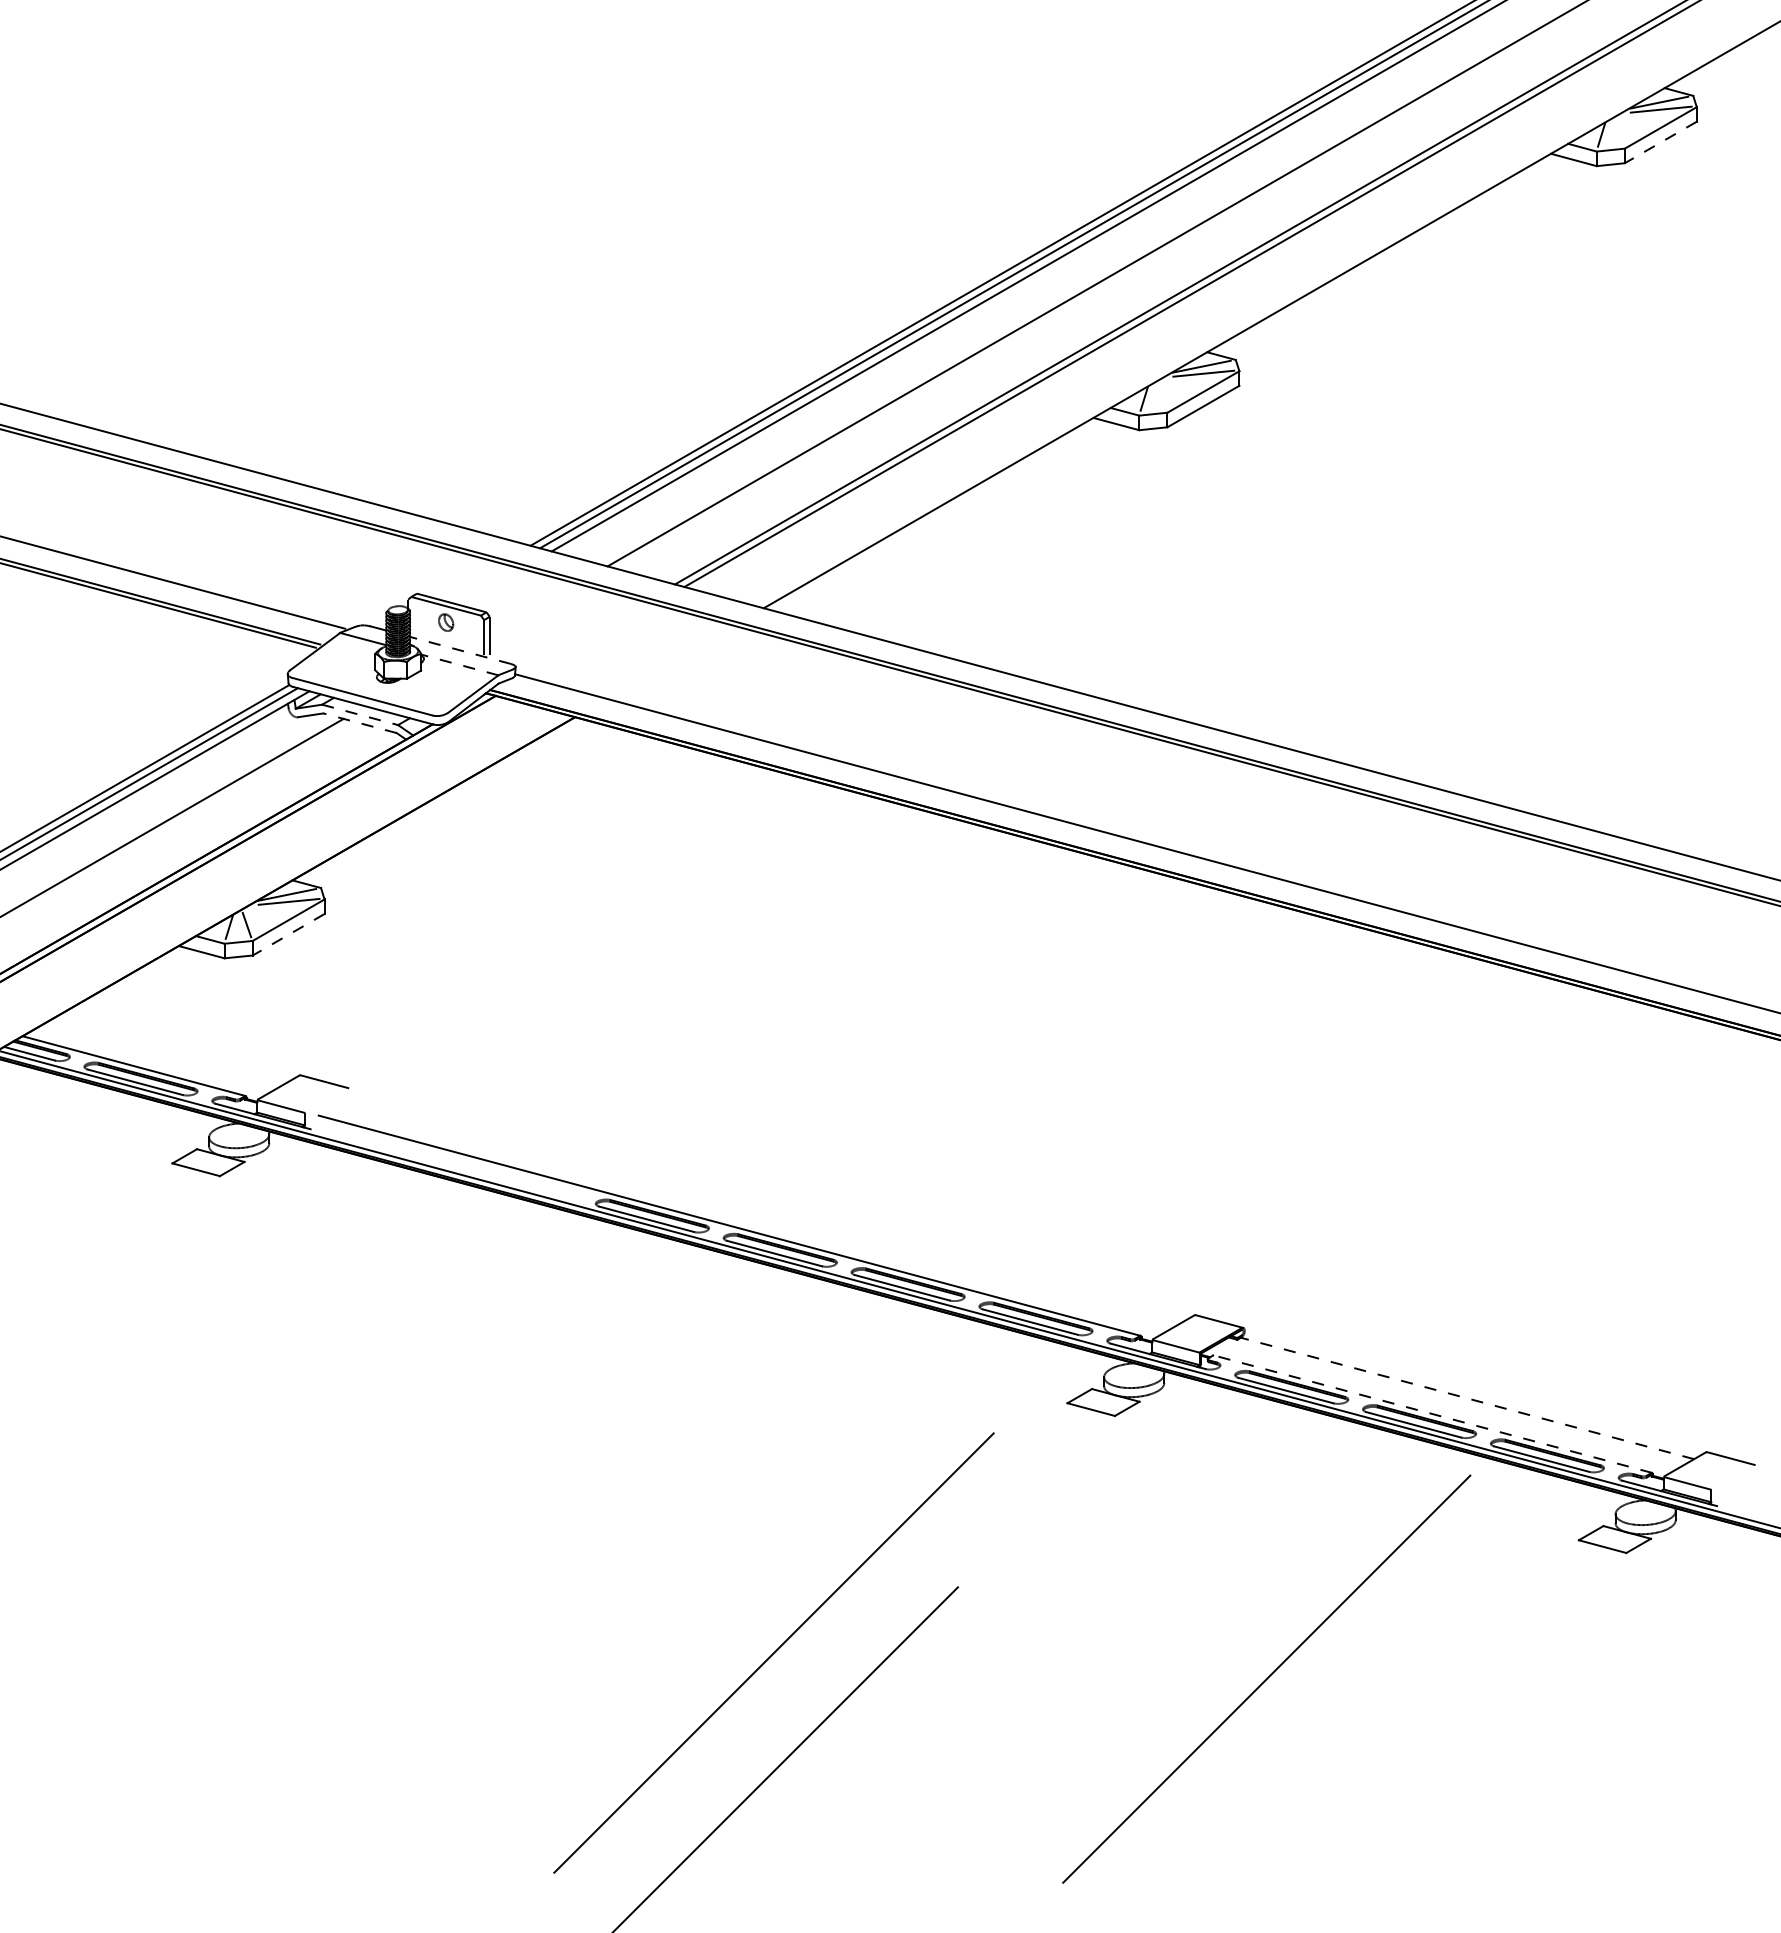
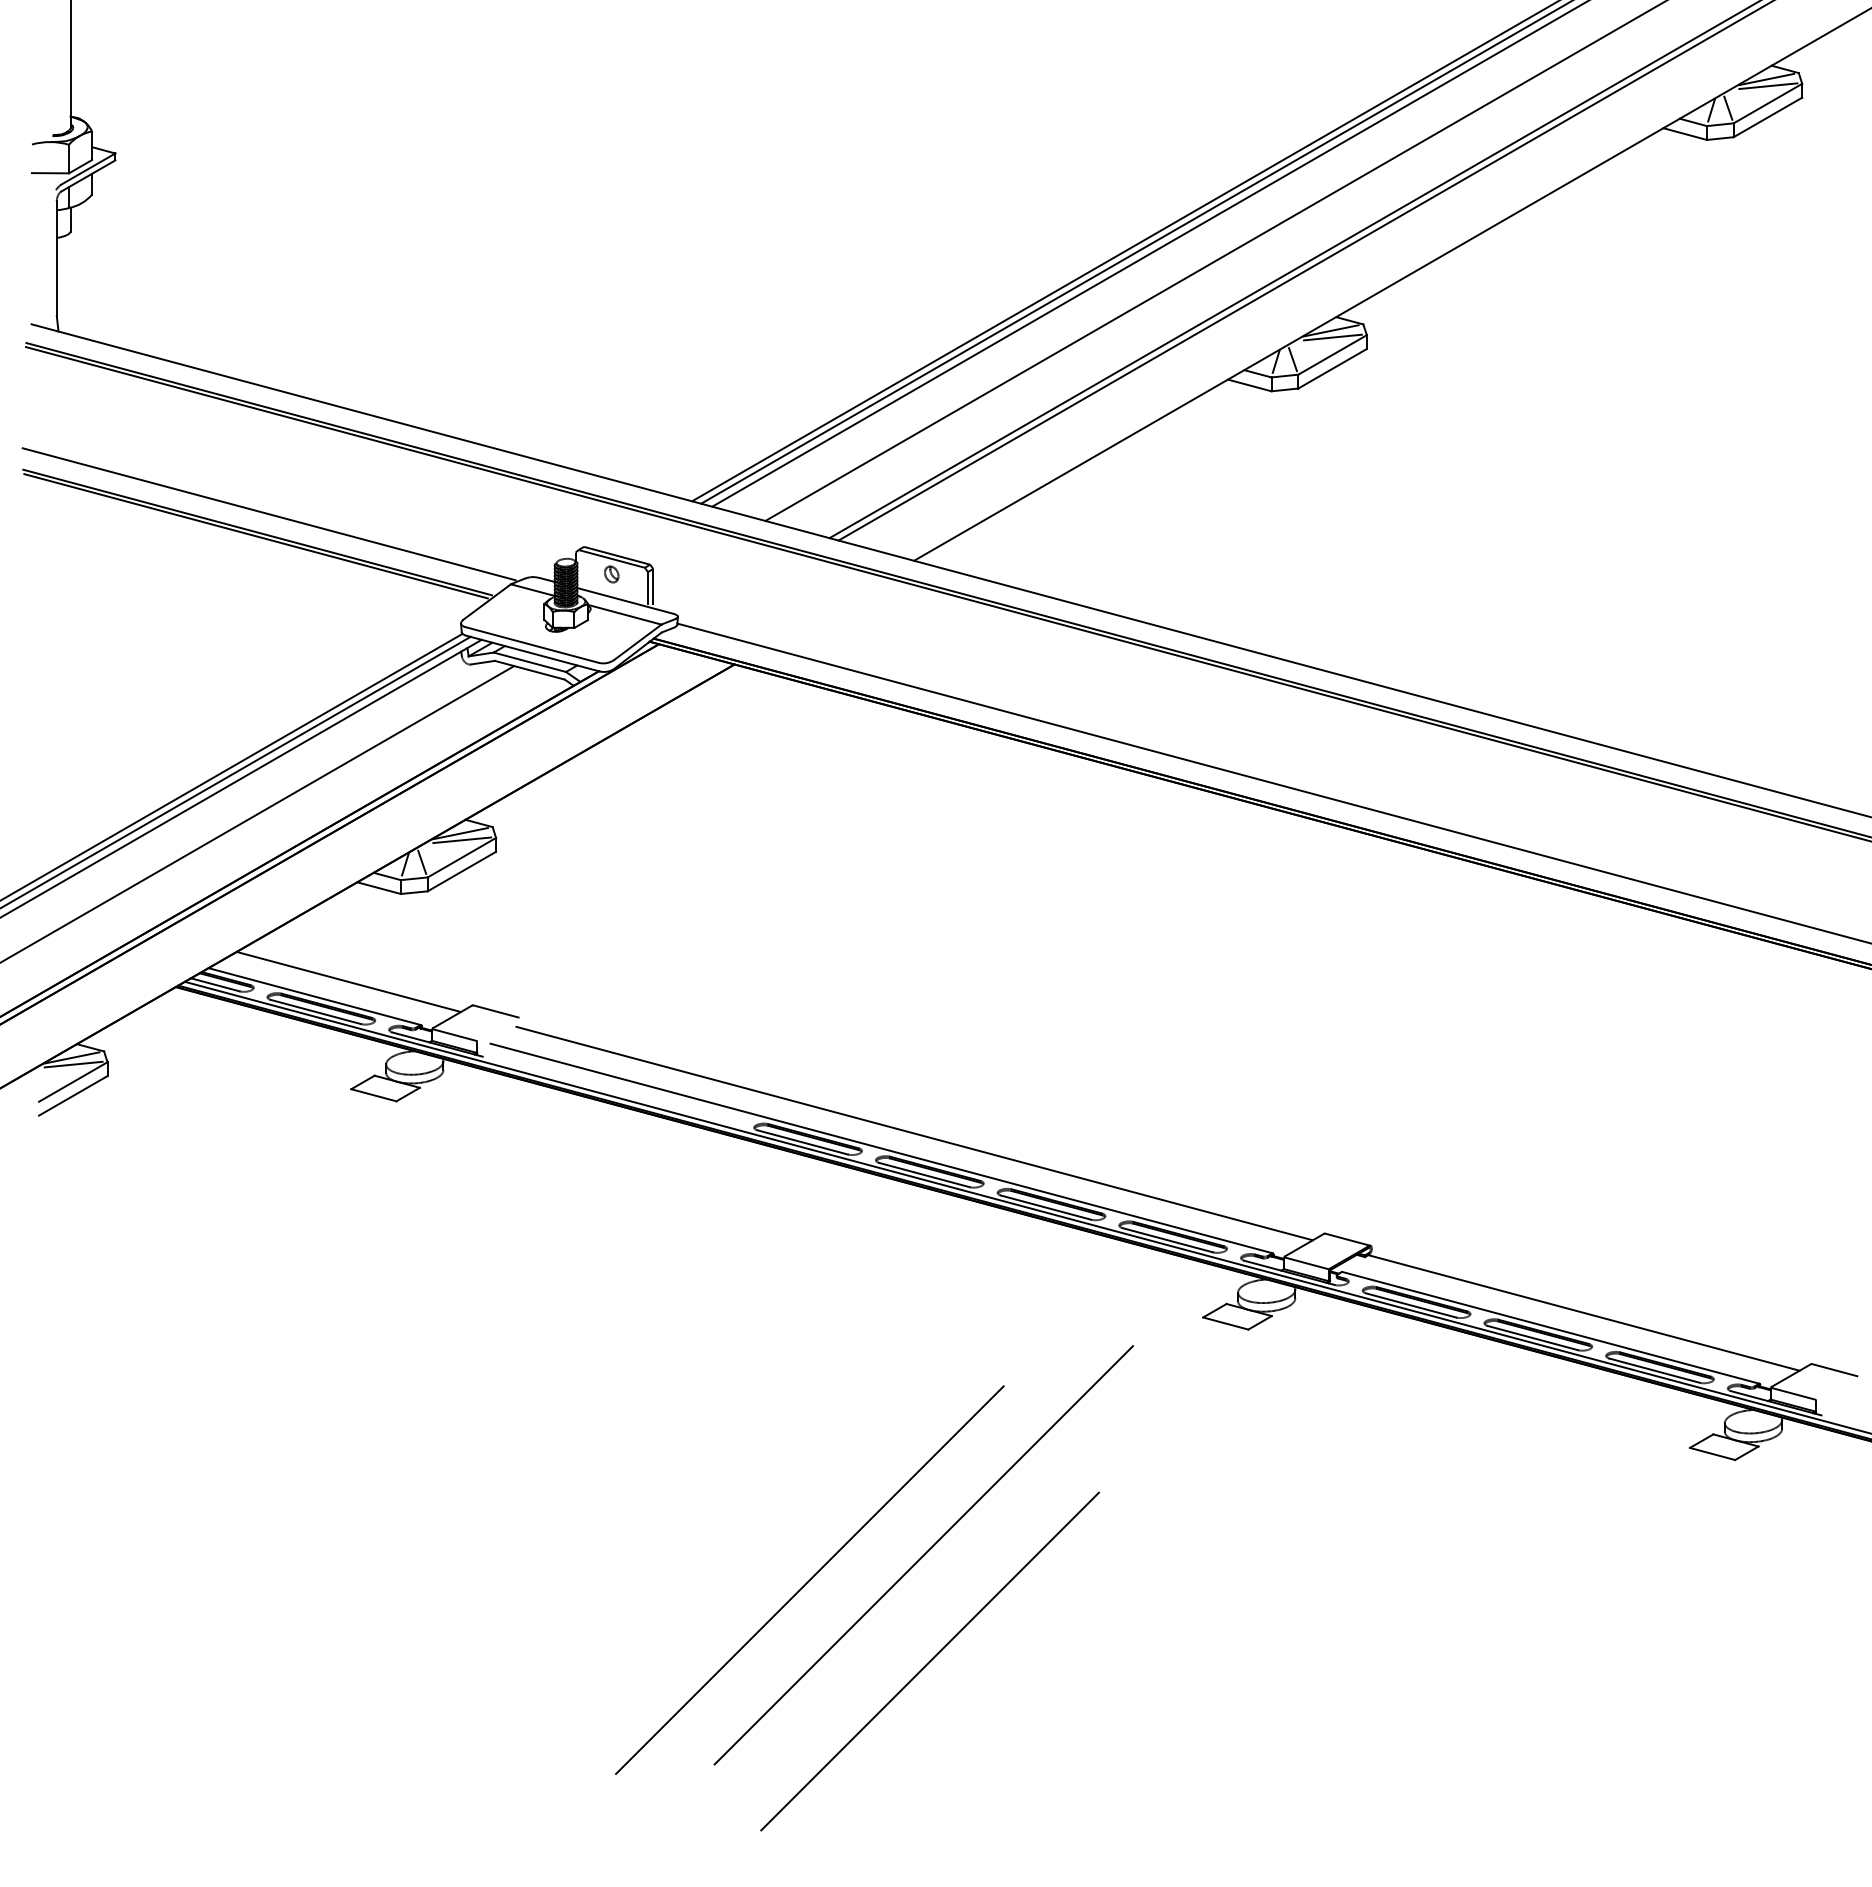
line: (1619, 132) -> (1728, 107), added
line: (1660, 142) -> (1767, 117), dashed -> solid
line: (1161, 396) -> (1292, 359), added
line: (460, 649) -> (625, 600), dashed -> solid
line: (459, 664) -> (624, 614), dashed -> solid
line: (360, 715) -> (530, 662), dashed -> solid
line: (359, 723) -> (529, 670), dashed -> solid
line: (288, 934) -> (461, 871), dashed -> solid
line: (169, 1050) -> (348, 981), added
line: (764, 1209) -> (914, 1133), added
line: (1467, 1398) -> (1583, 1312), dashed -> solid
line: (1432, 1413) -> (1550, 1327), dashed -> solid
line: (1266, 1678) -> (809, 1579), moved

